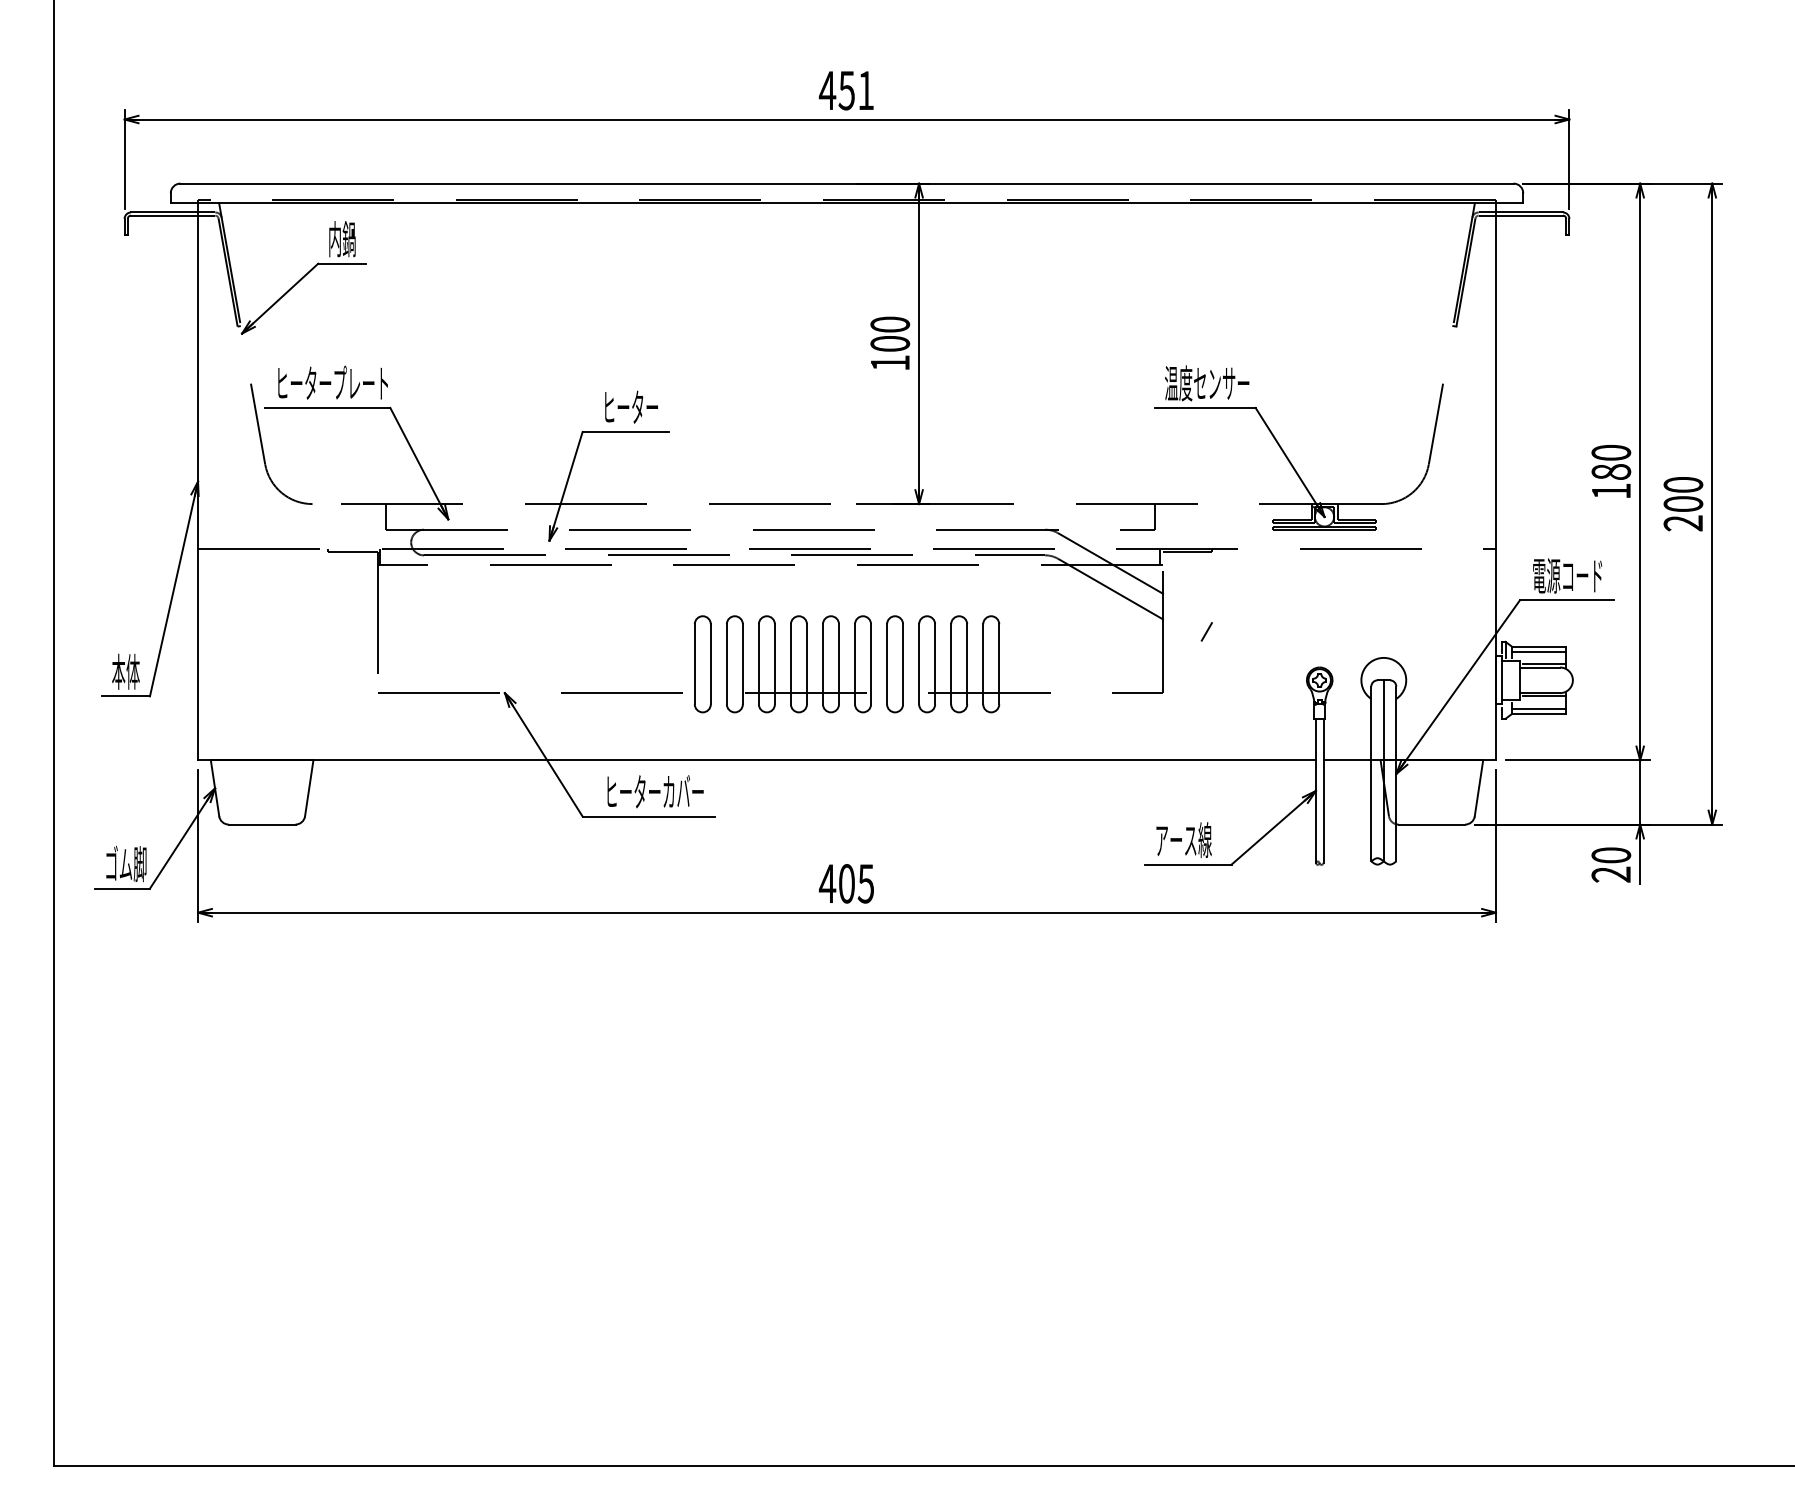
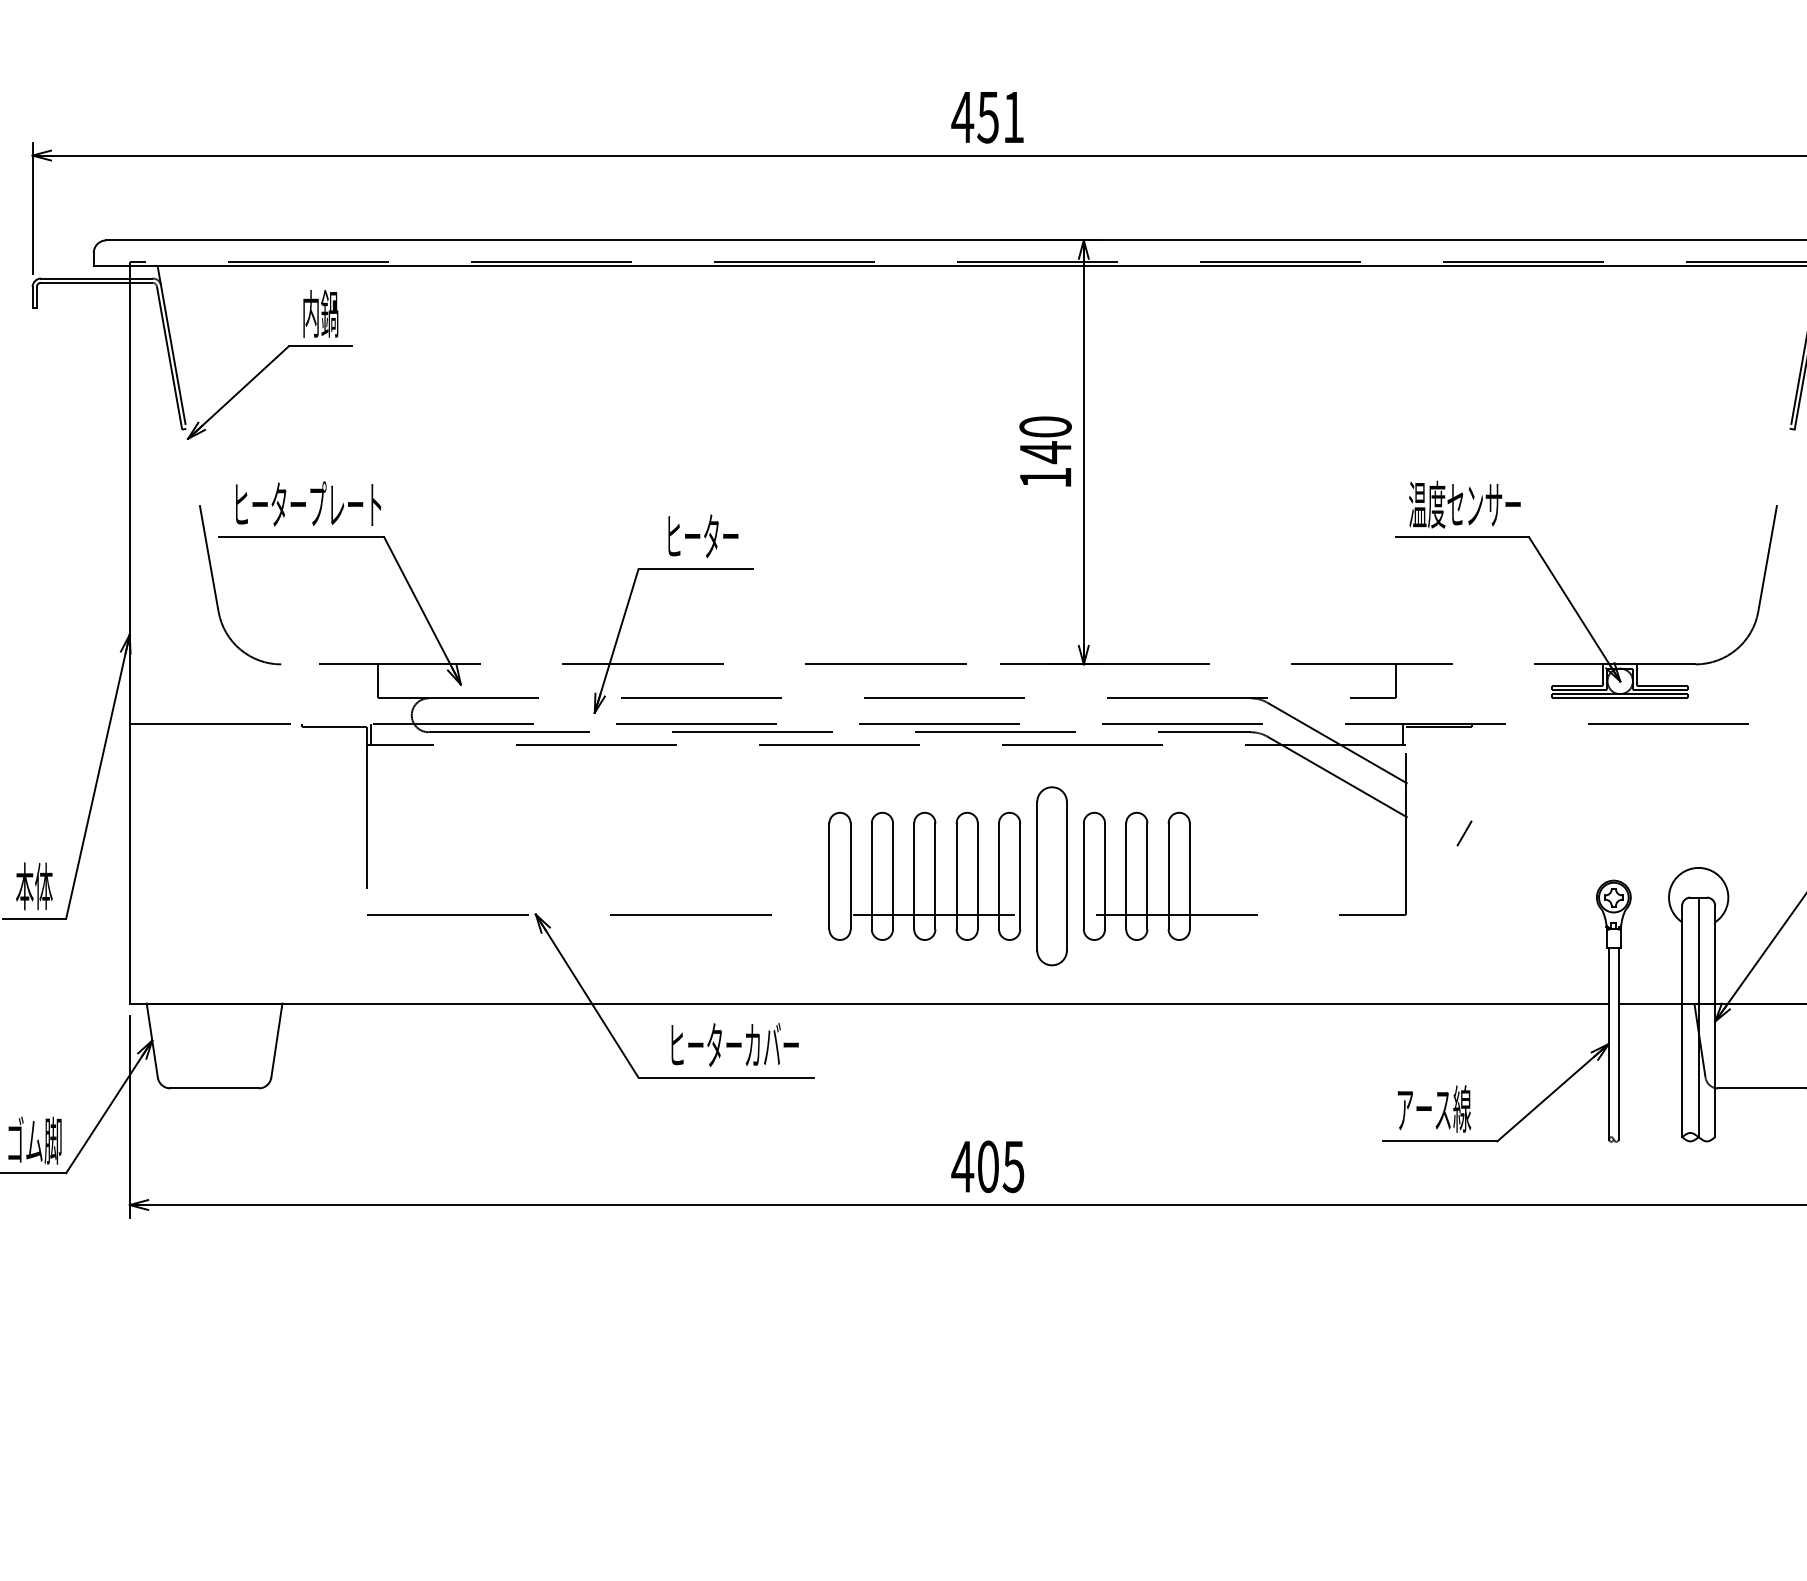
text: (890, 343) -> (1045, 451), 100 -> 140
part: (702, 664) -> (797, 876), removed
part: (894, 664) -> (1051, 876), size x1.4

